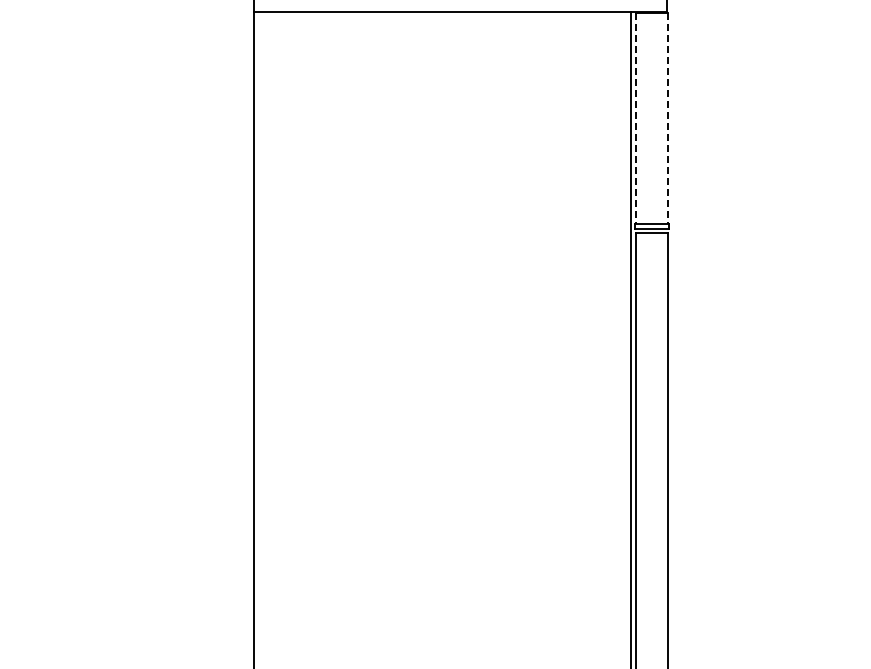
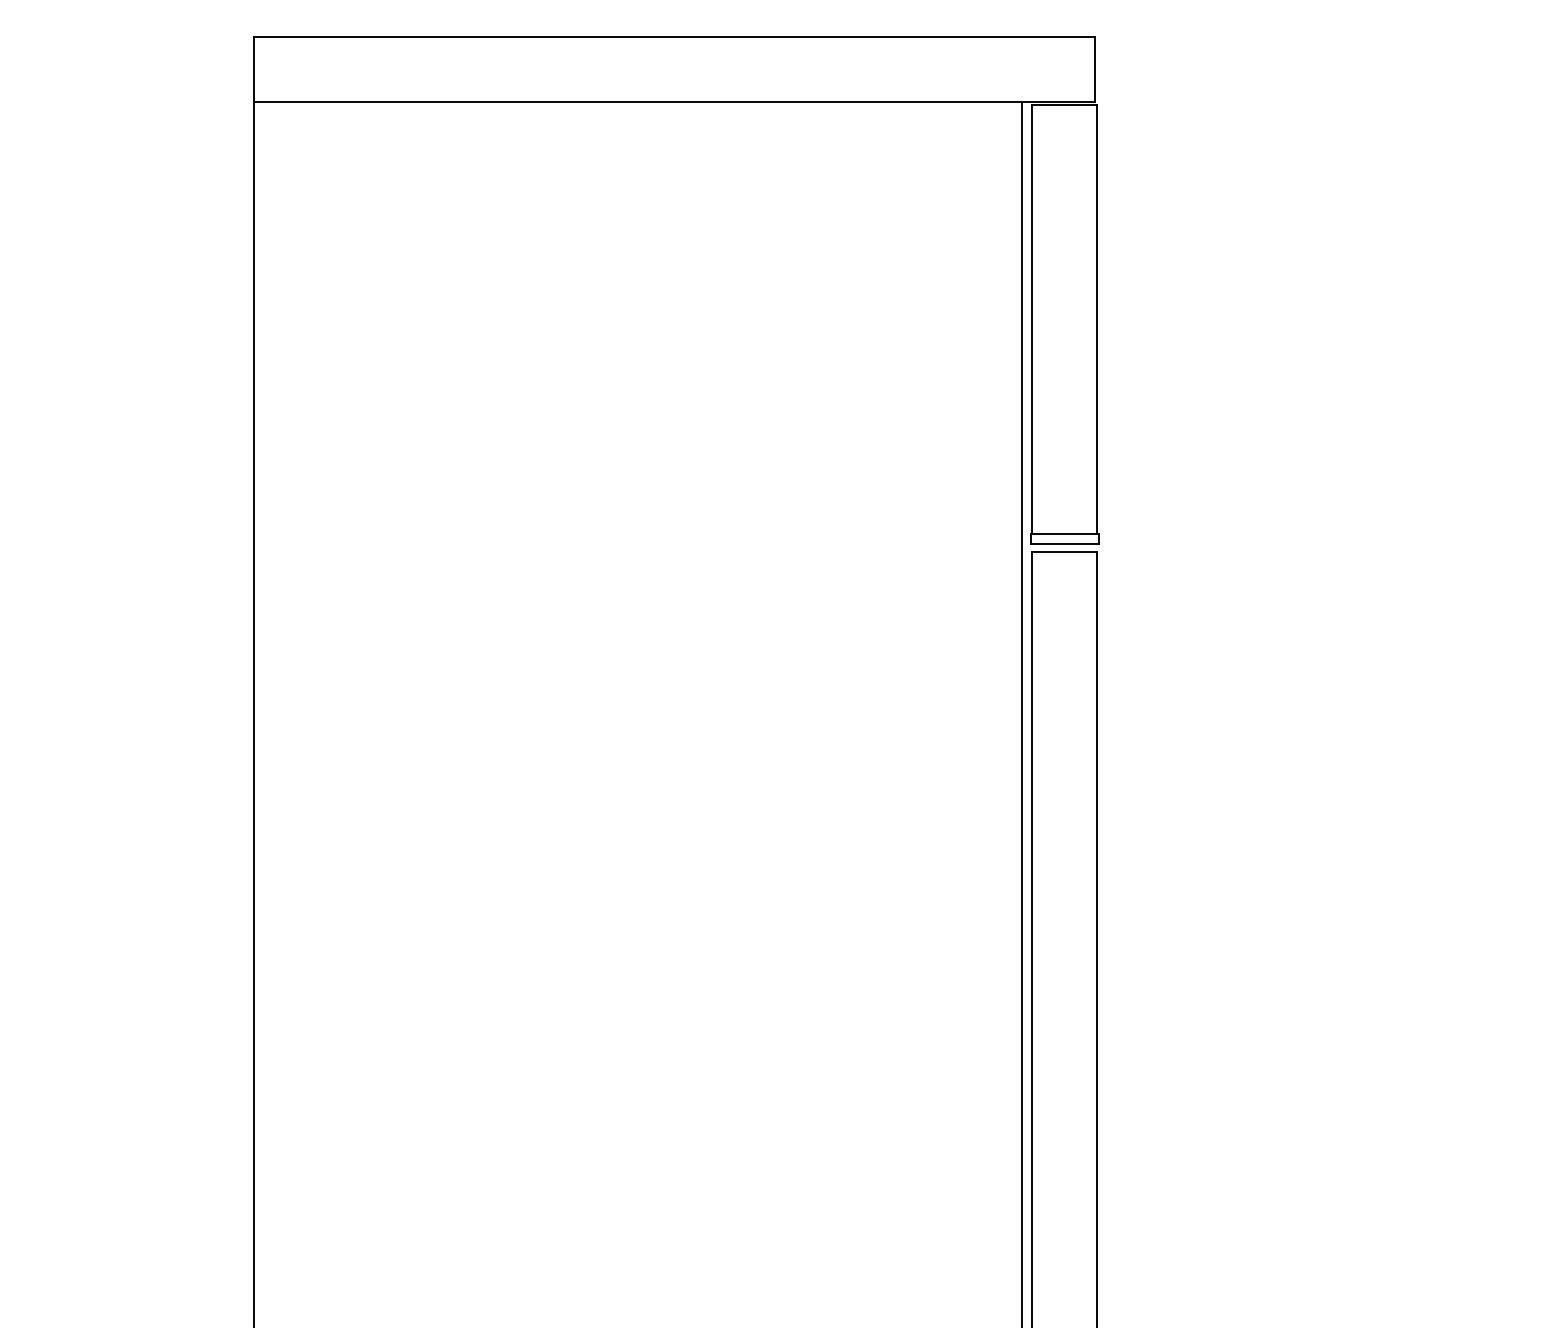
line: (635, 119) -> (1031, 320), dashed -> solid
line: (667, 119) -> (1096, 320), dashed -> solid

